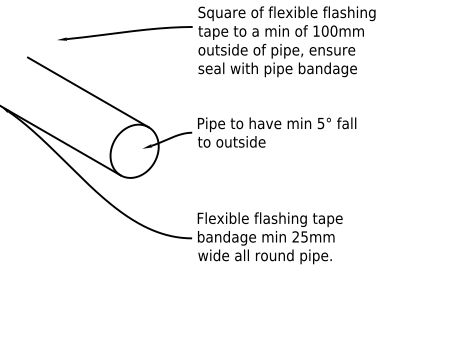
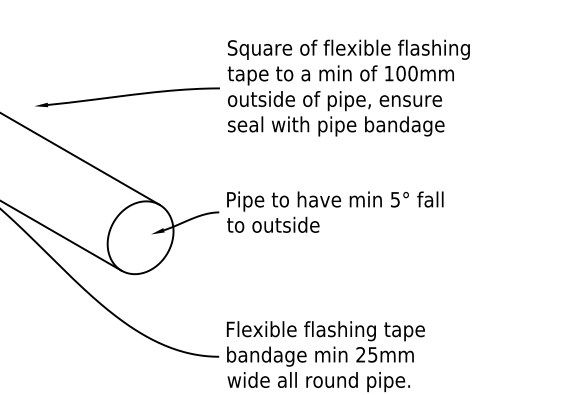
part: (124, 33) -> (126, 97), moved

